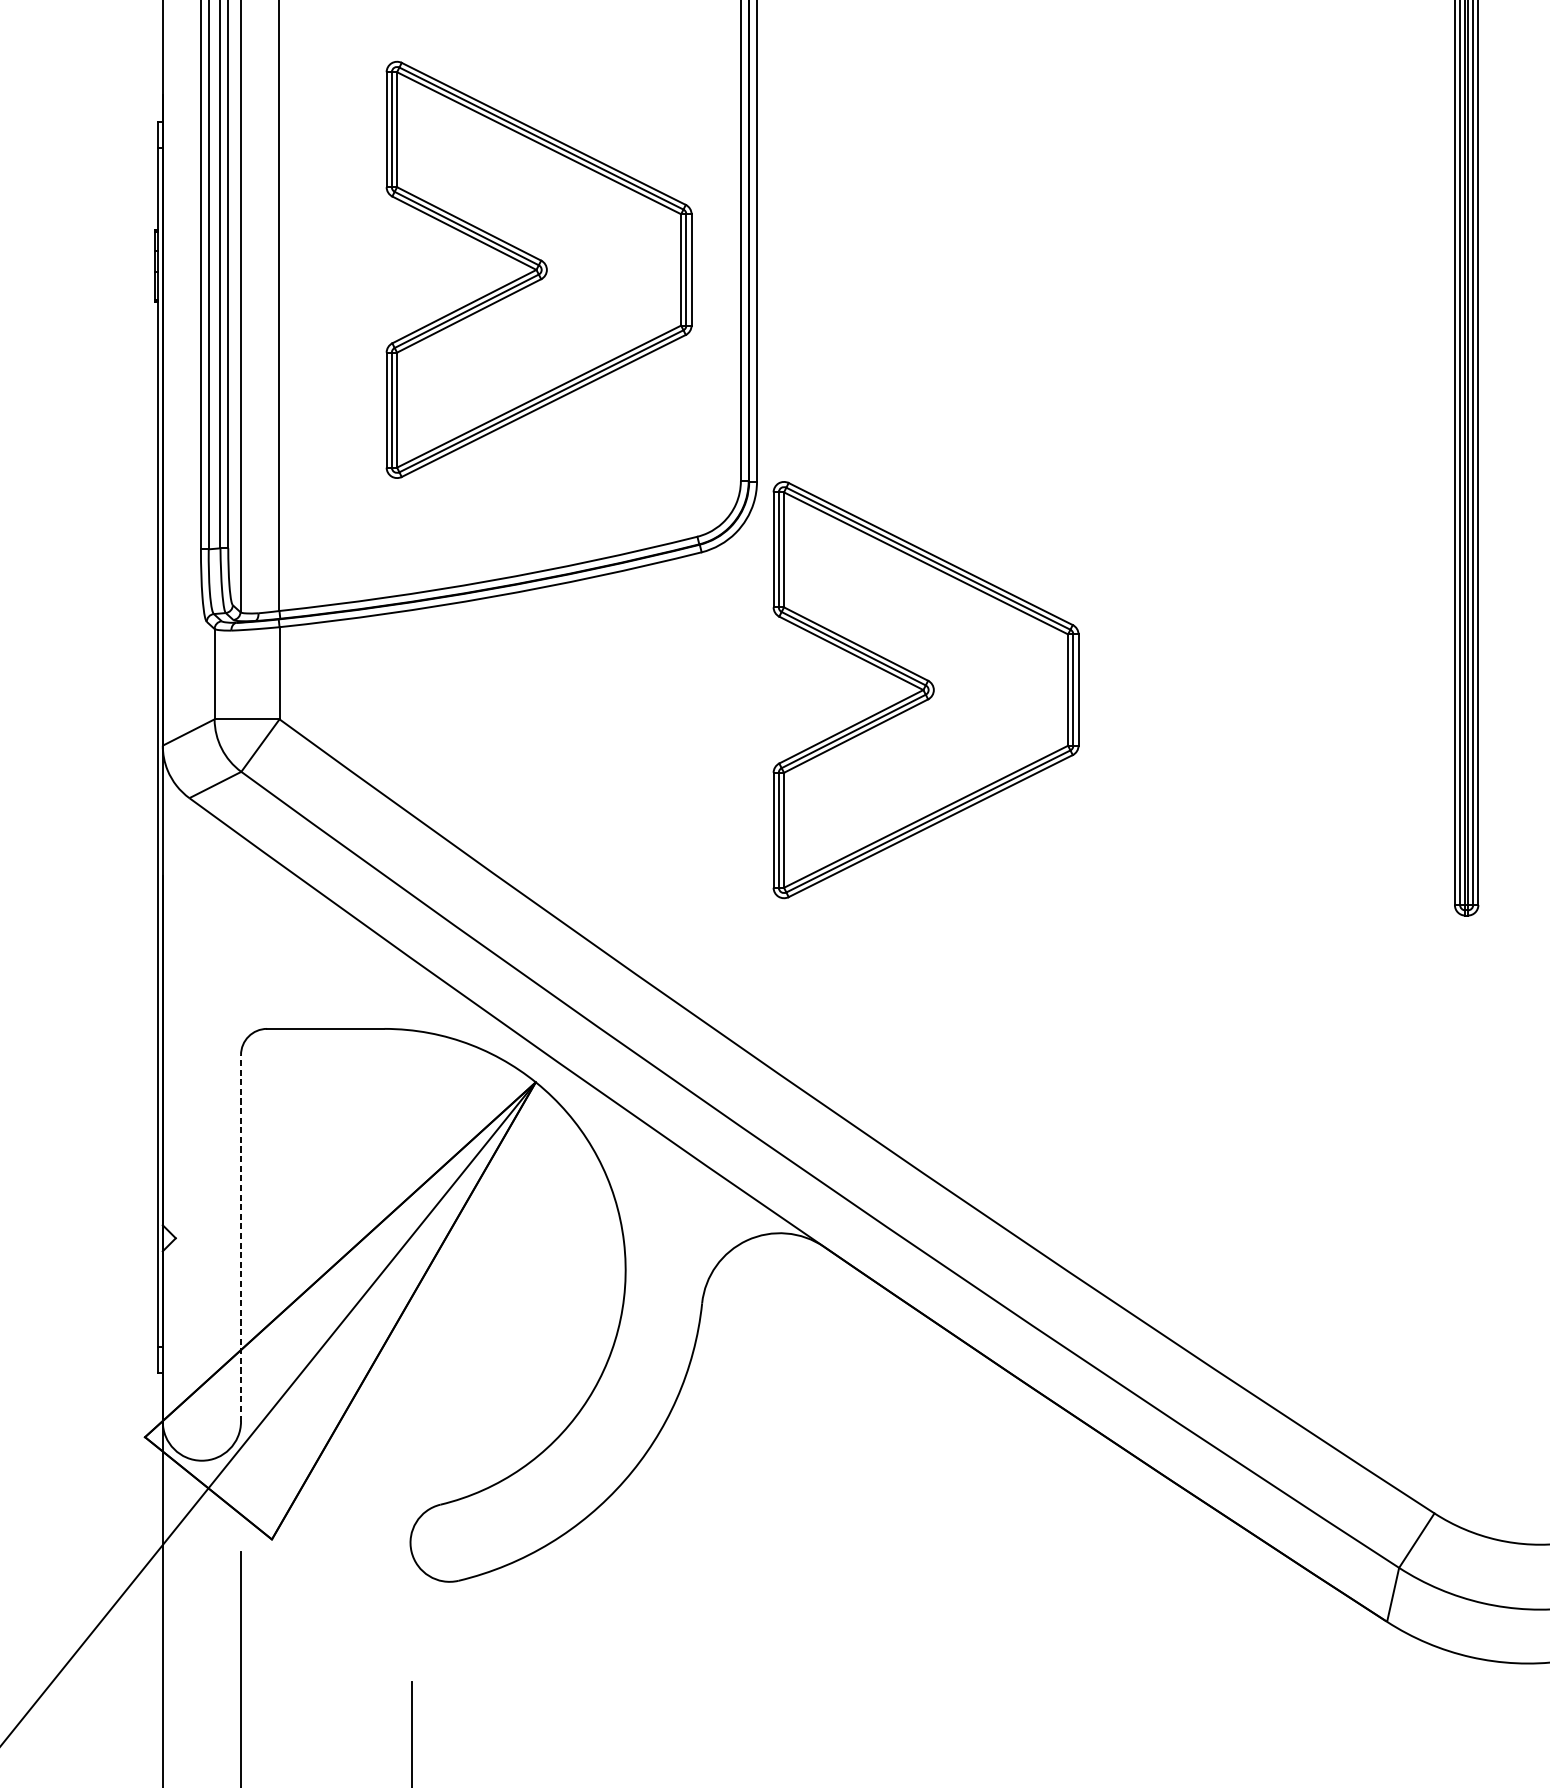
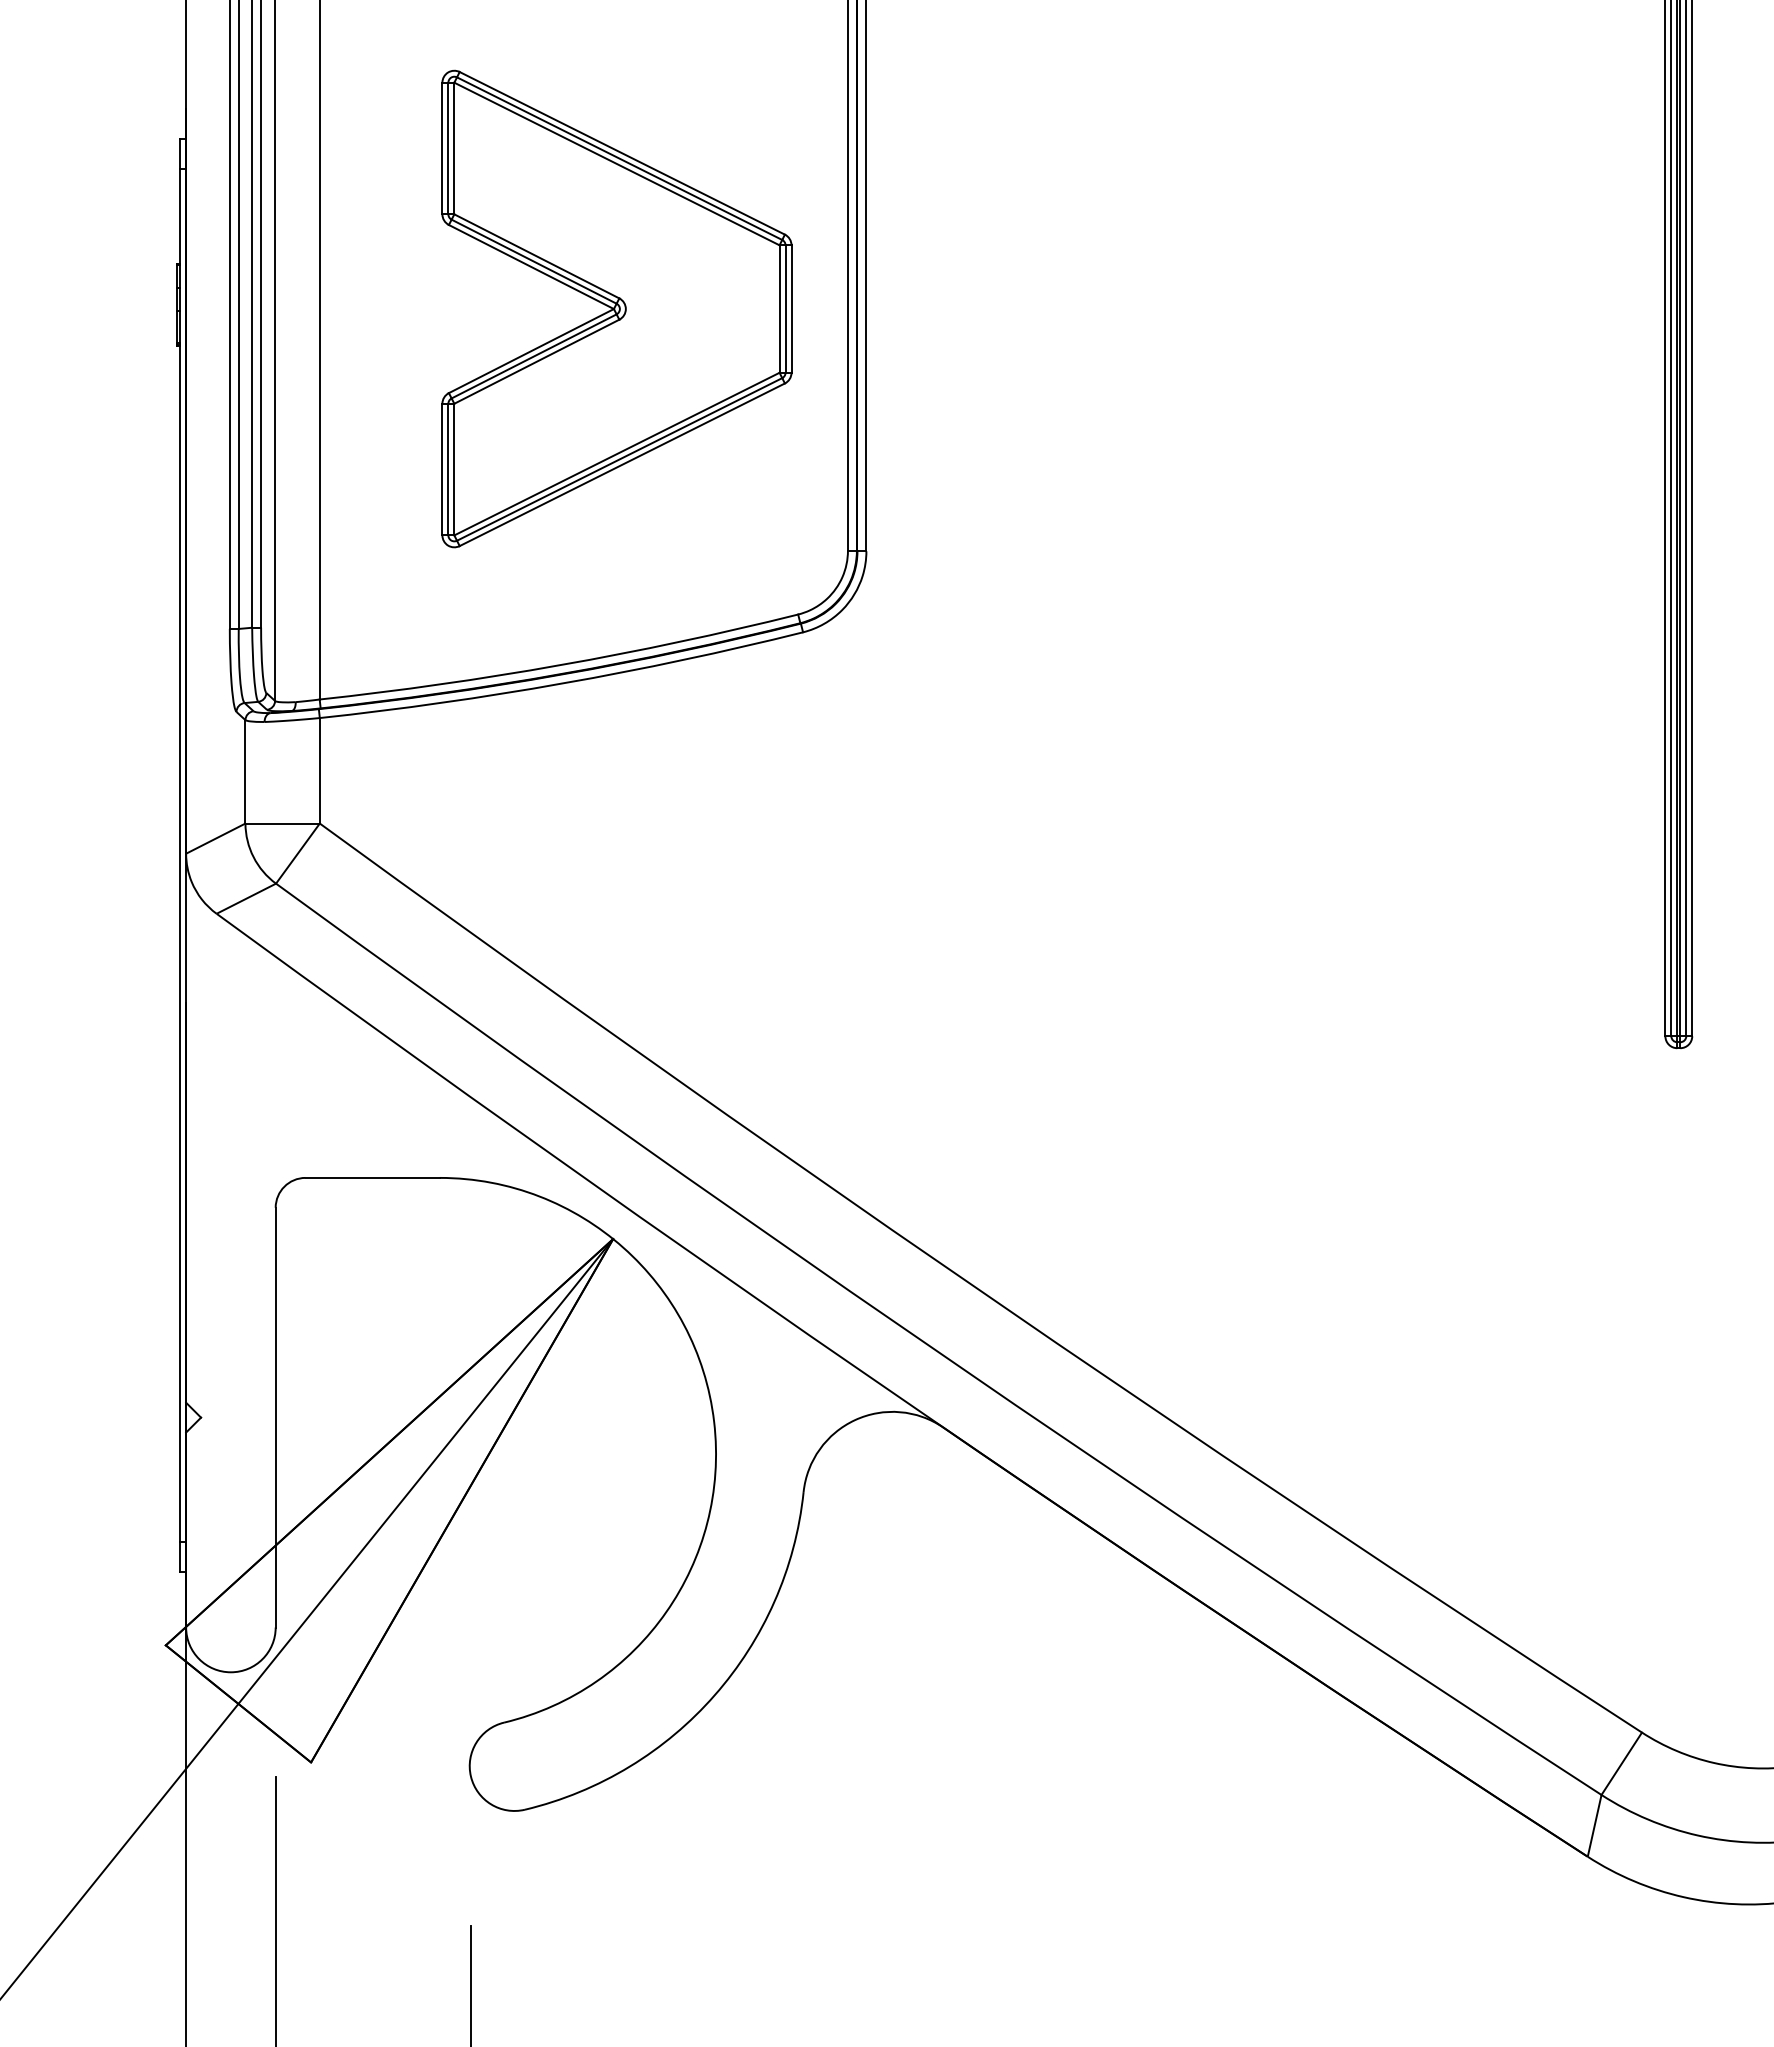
part: (925, 689) -> (1059, 789), removed
line: (240, 1238) -> (275, 1417), dashed -> solid

